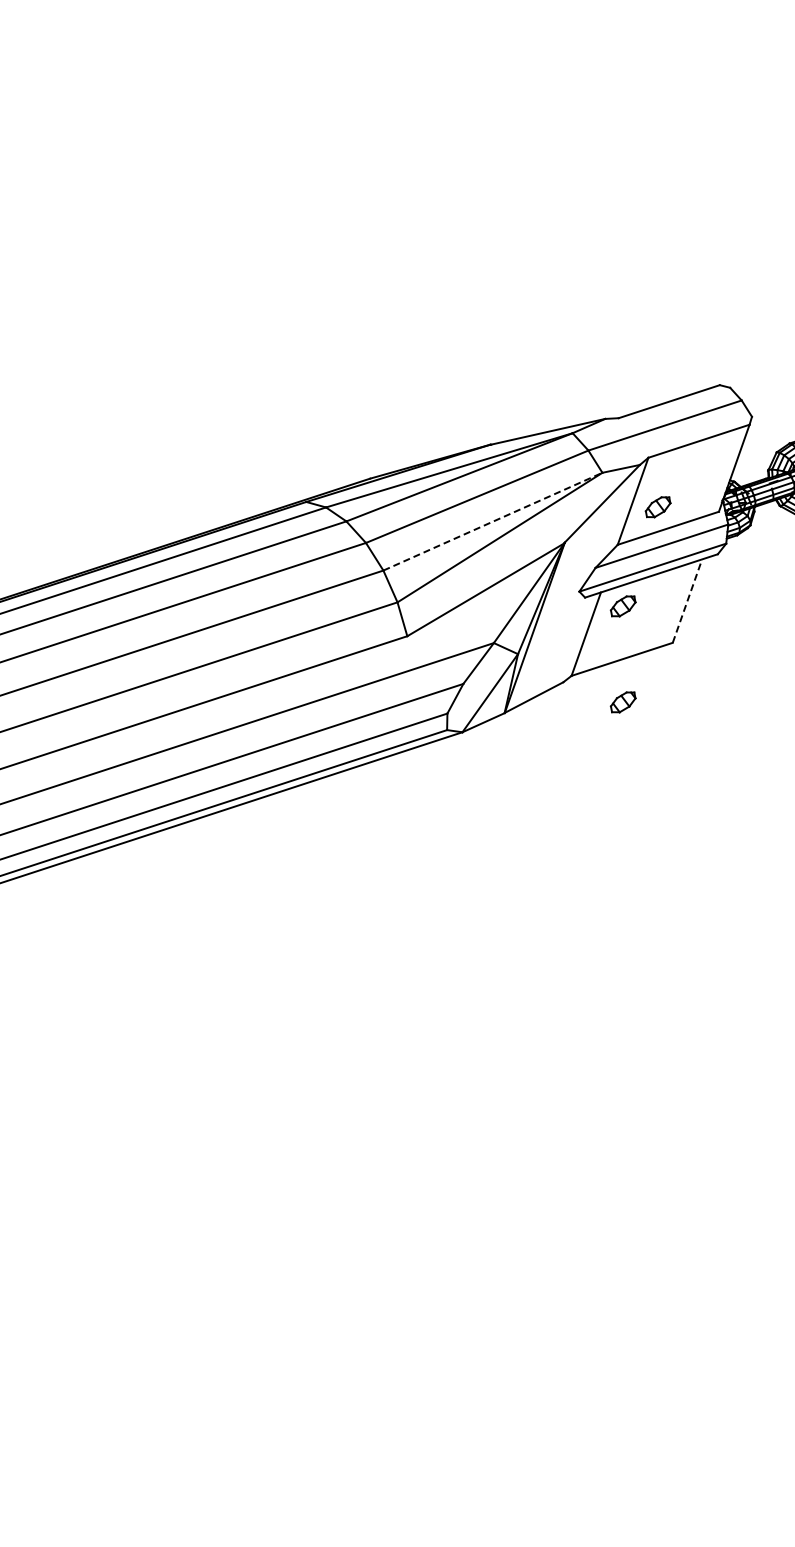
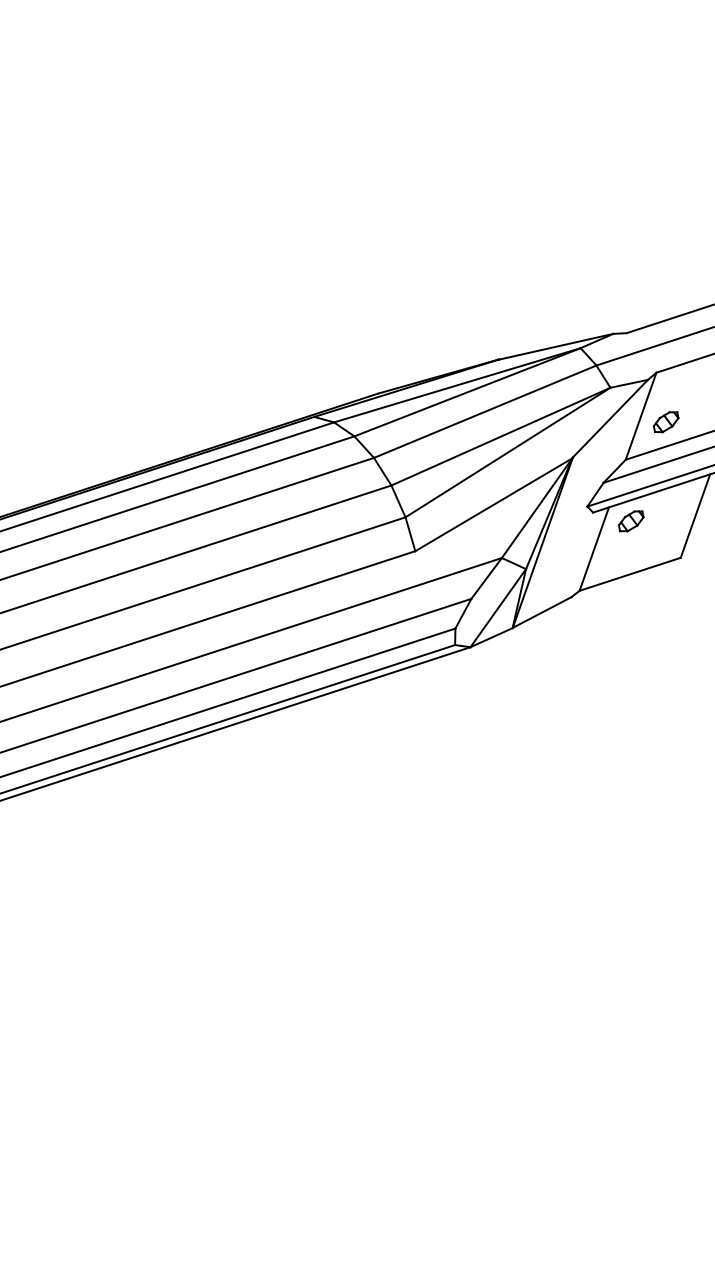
line: (492, 521) -> (500, 436), dashed -> solid
line: (687, 600) -> (695, 515), dashed -> solid
part: (622, 702) -> (630, 617), removed

